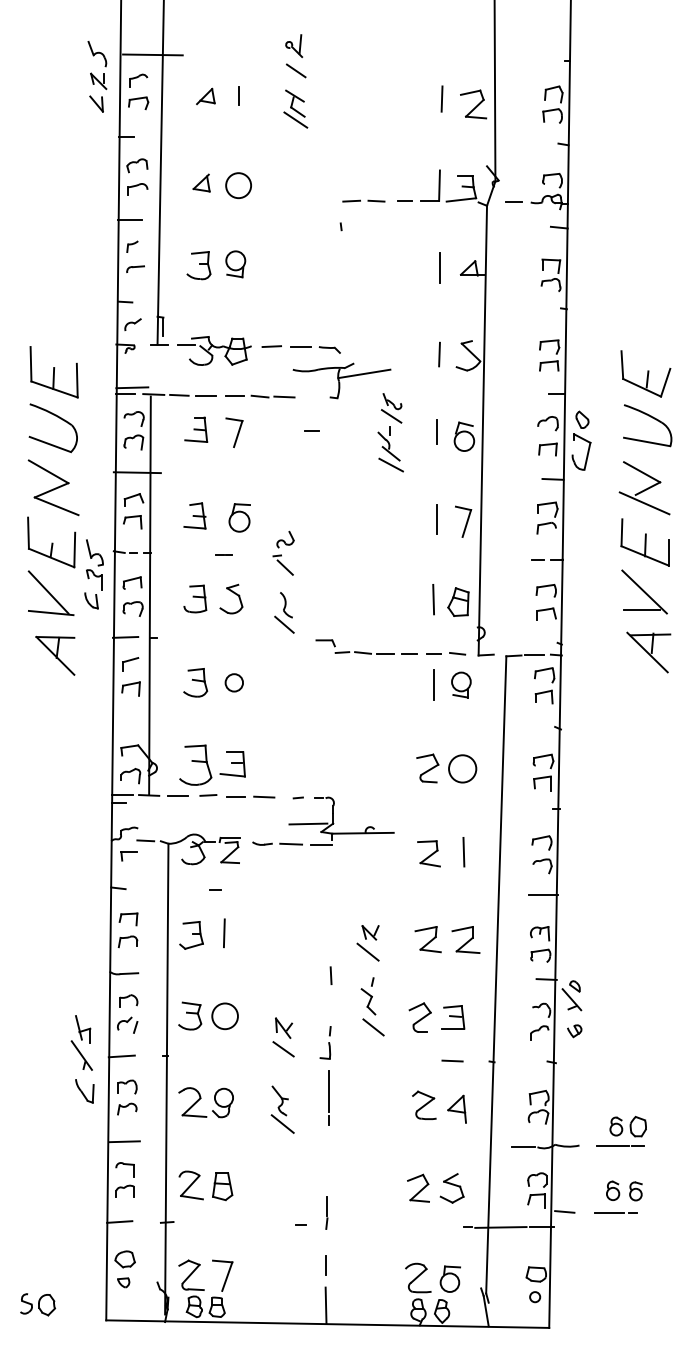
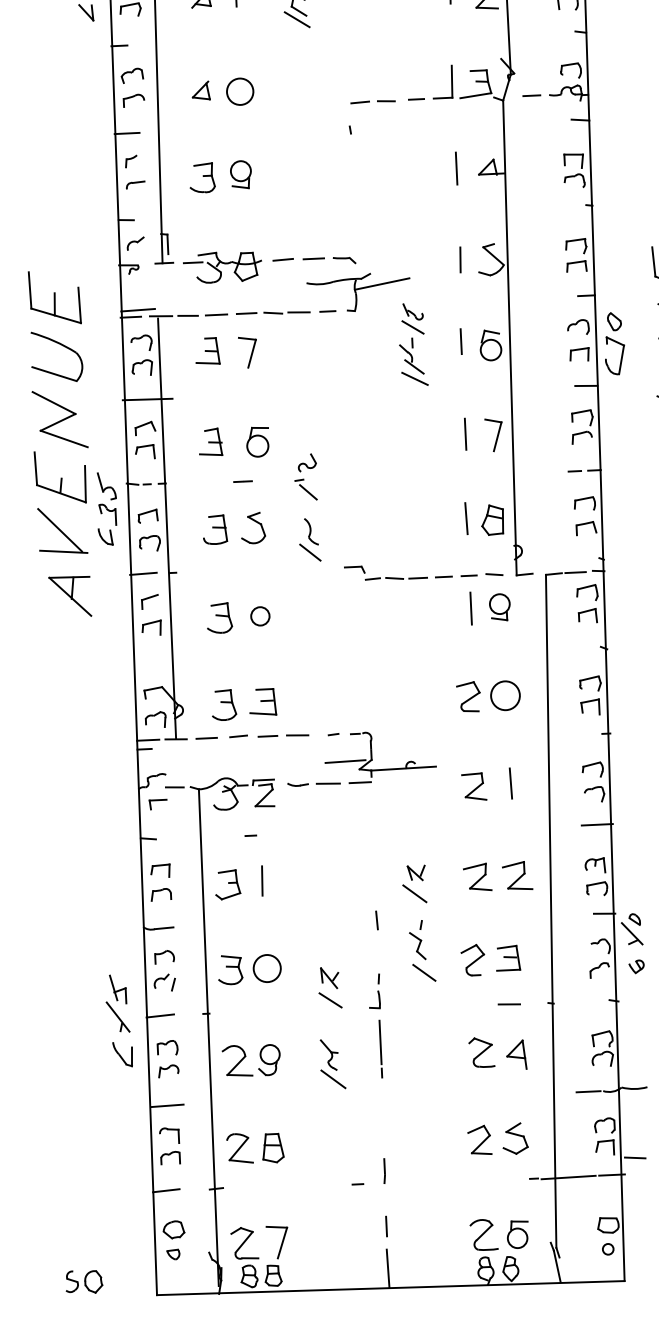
line: (311, 430) -> (327, 310), moved
part: (196, 765) -> (224, 705), size x0.71
part: (326, 1213) -> (383, 1171), size x0.71

